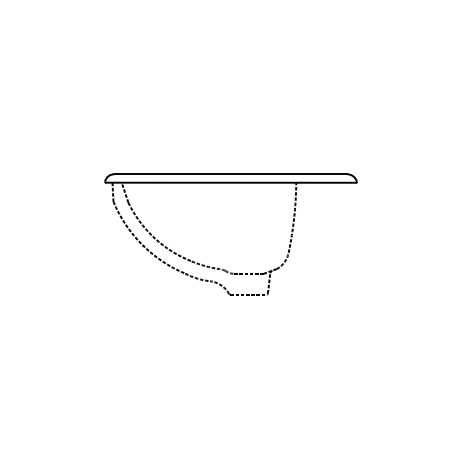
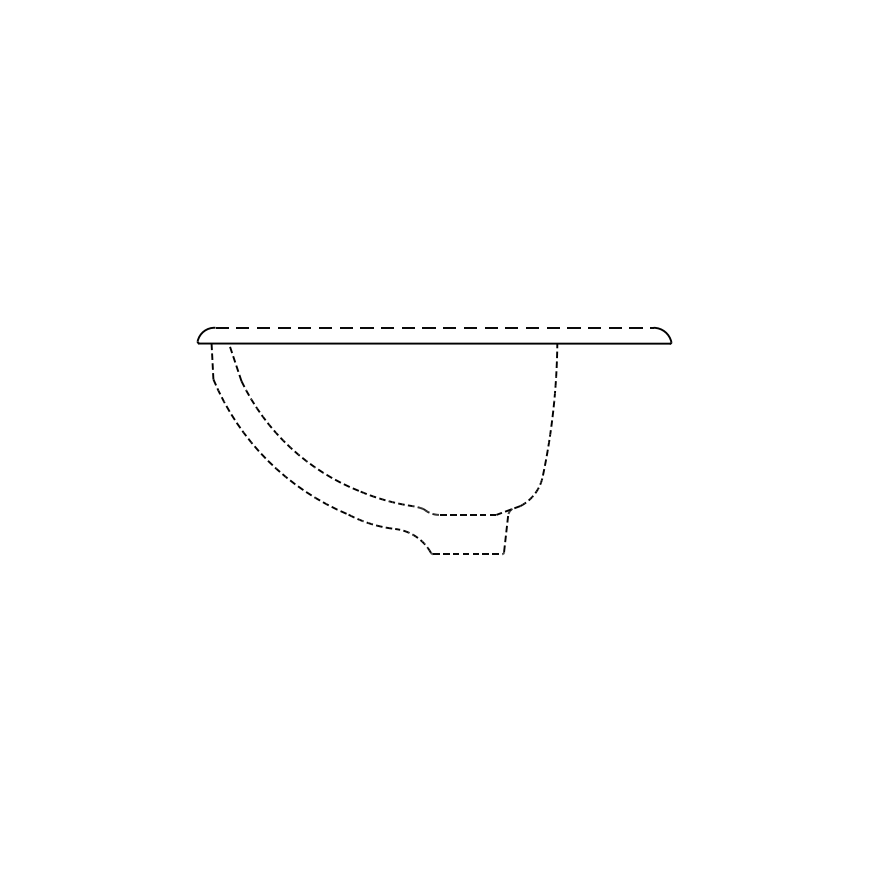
line: (231, 174) -> (435, 328), solid -> dashed

